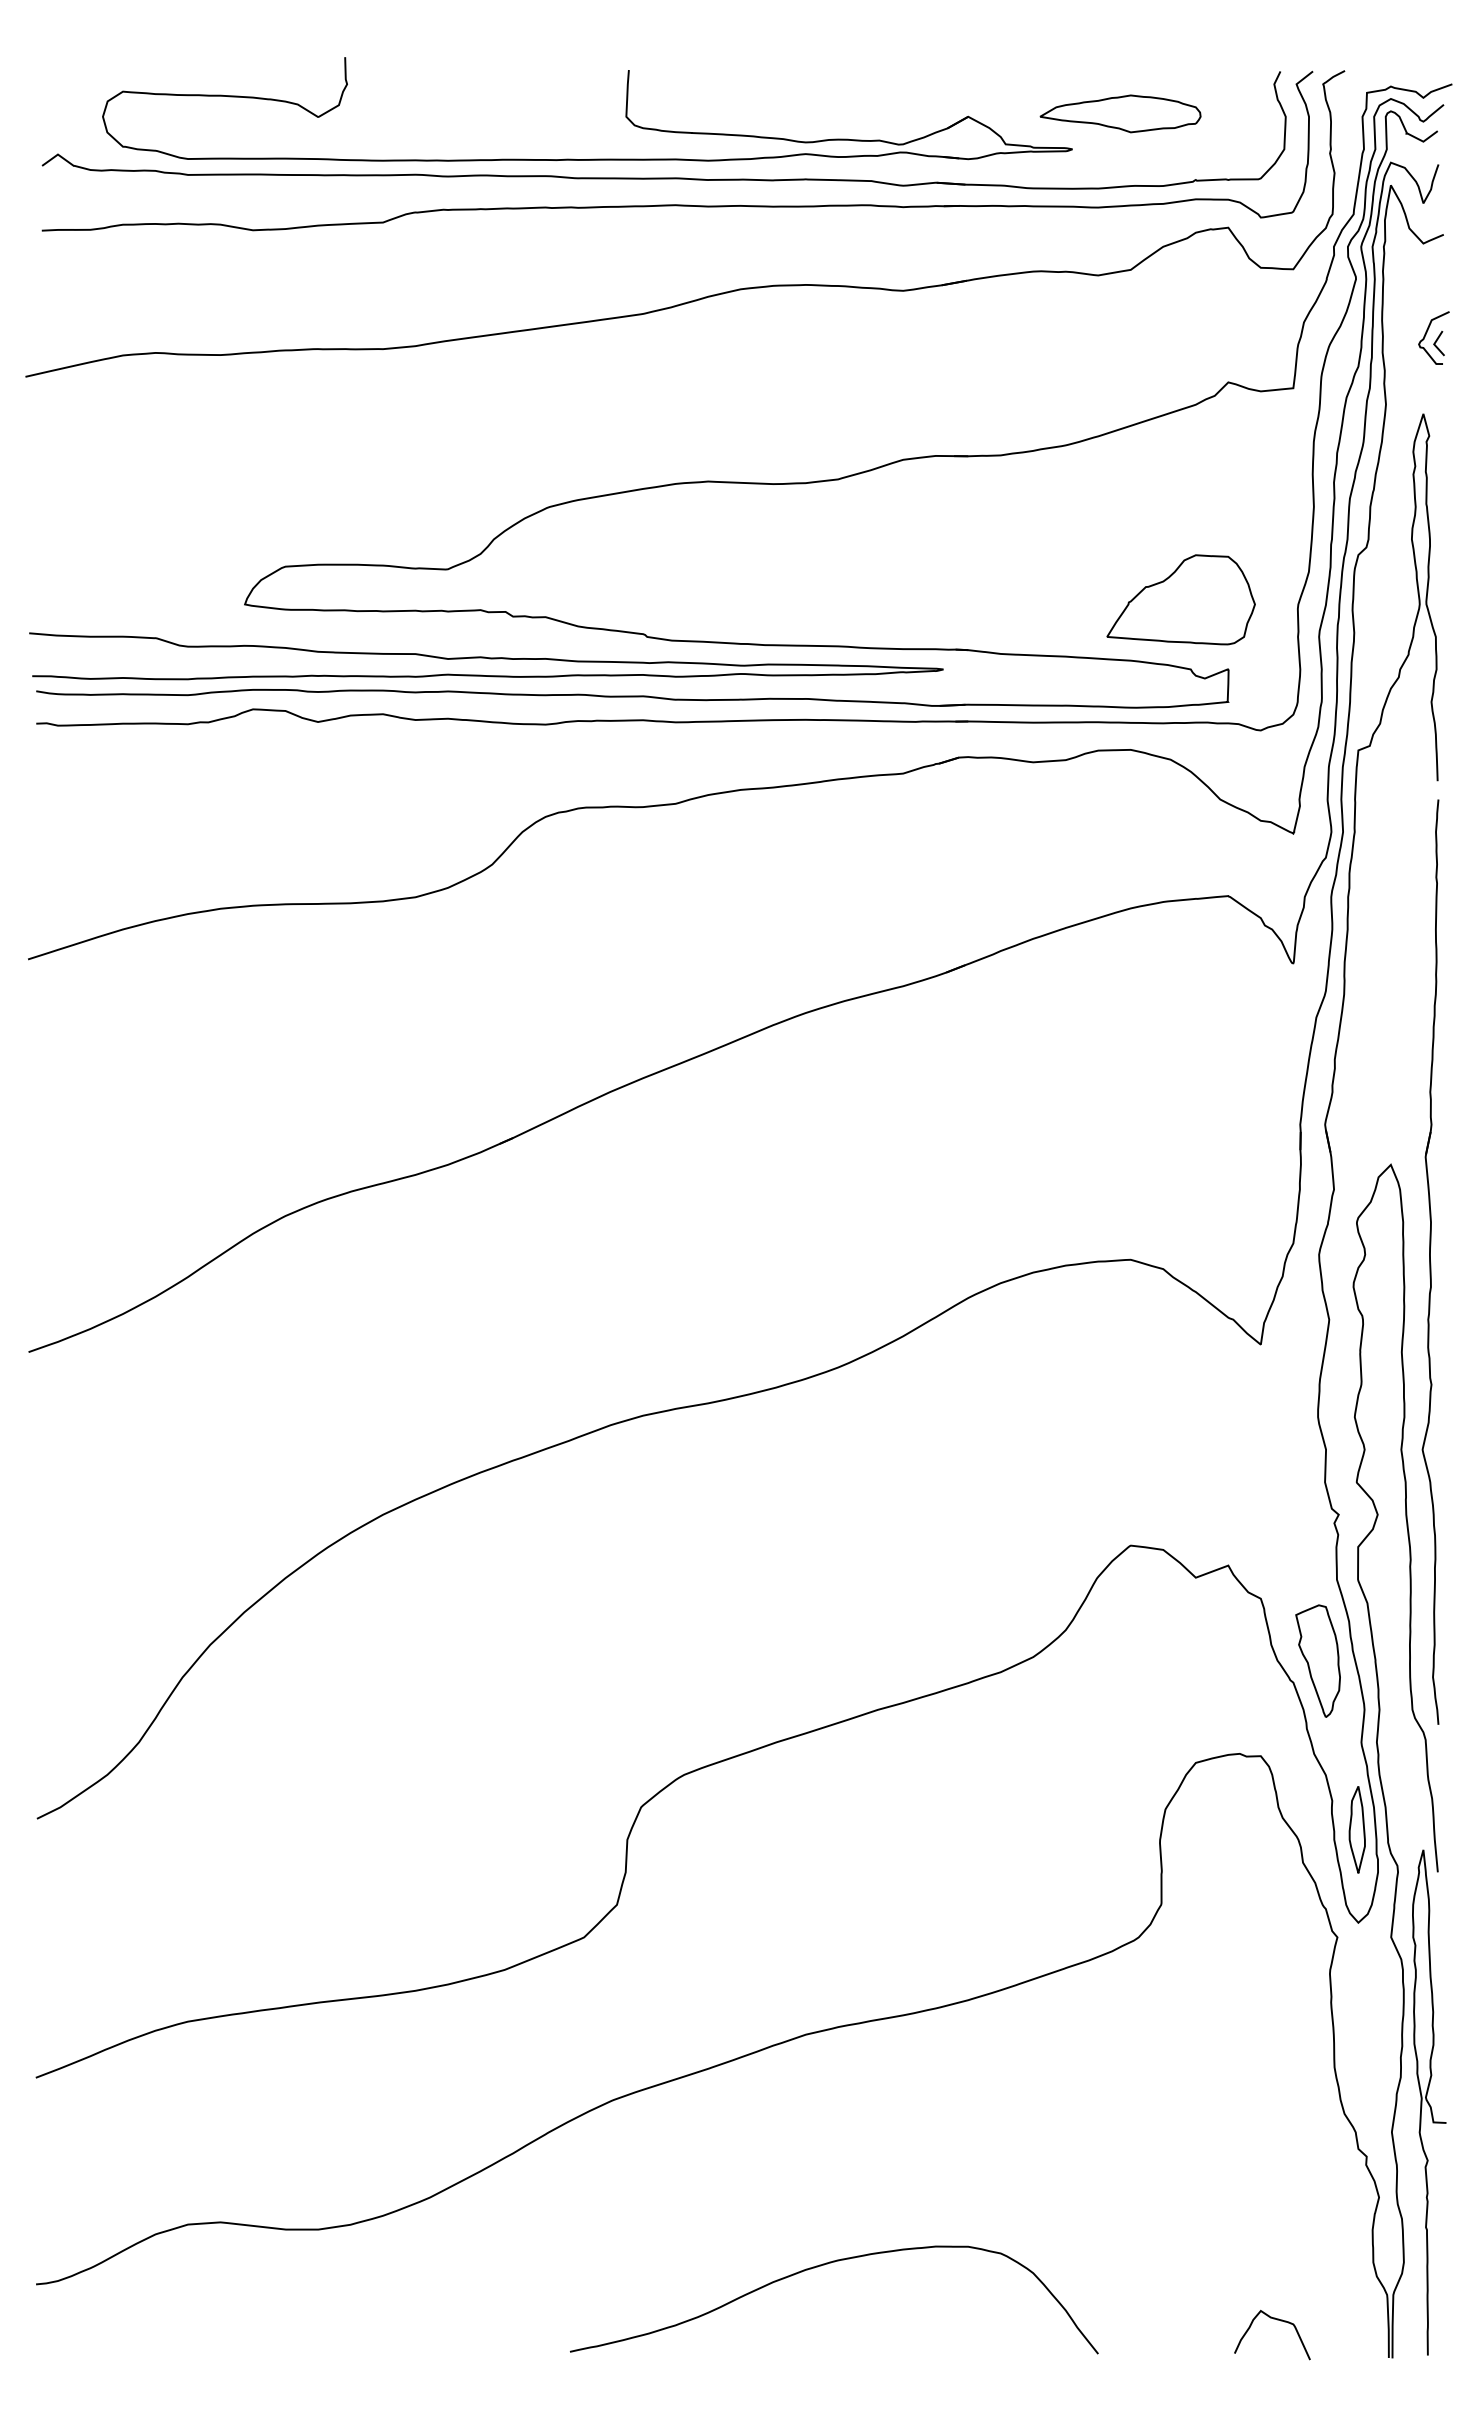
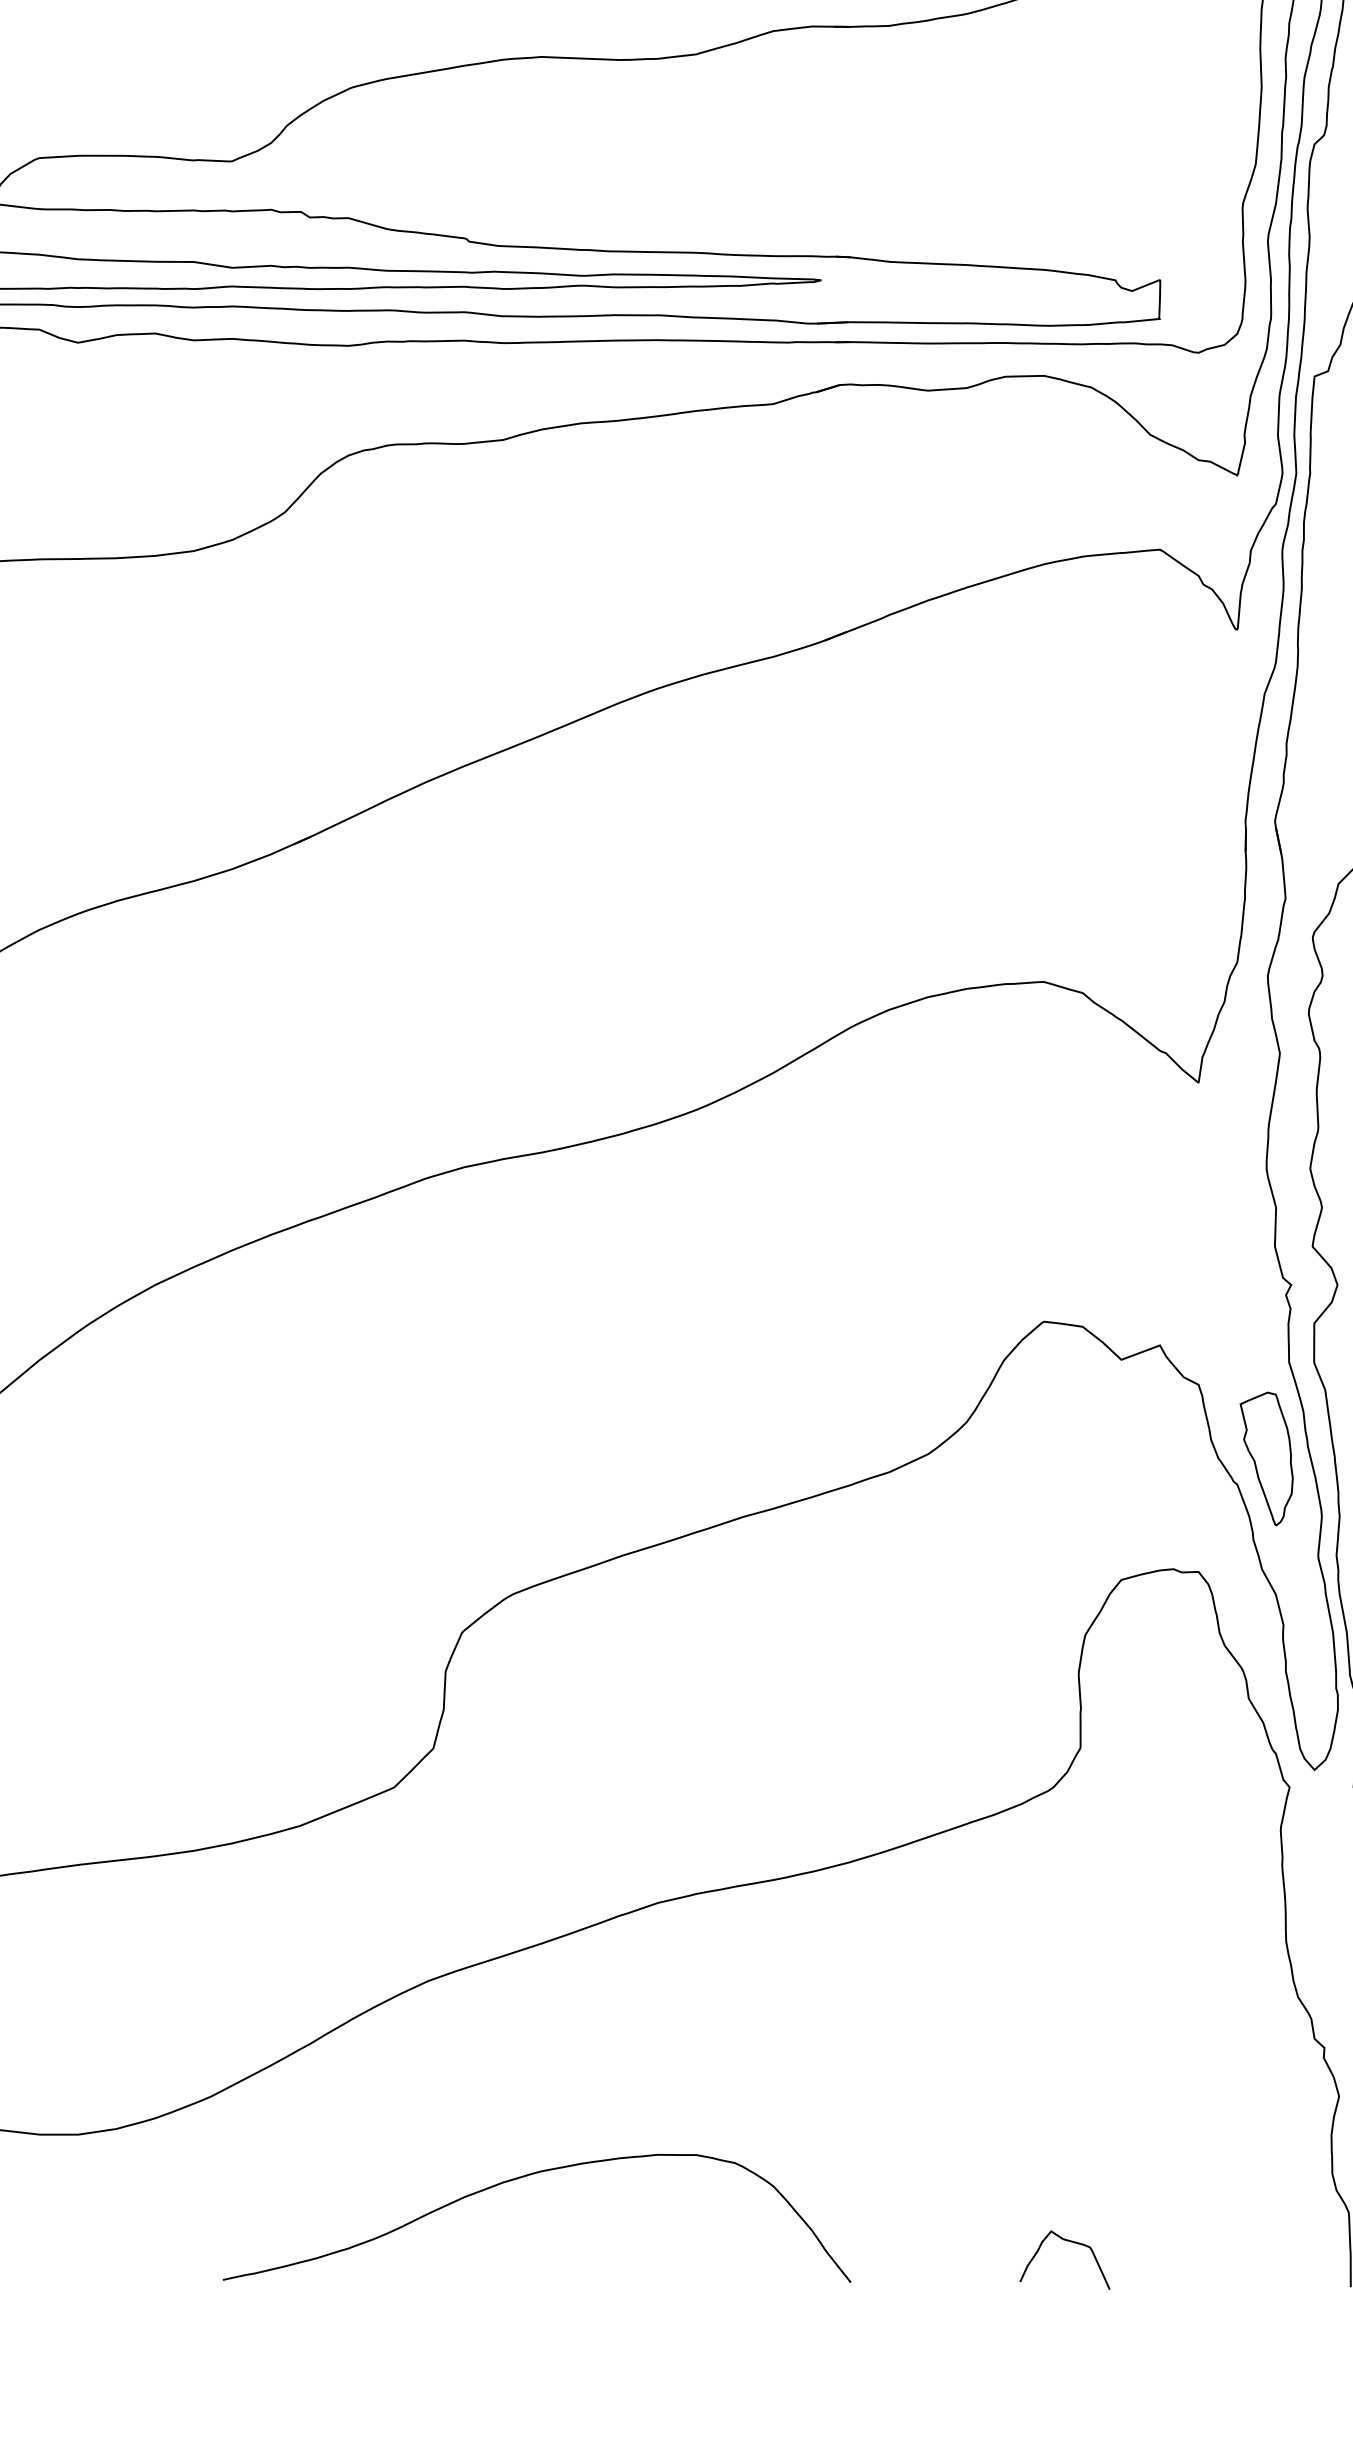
part: (1180, 599) -> (1103, 197), removed
part: (1356, 1829) -> (1312, 1659), removed
curve: (824, 2265) -> (525, 2177), moved
curve: (1277, 2320) -> (1071, 2242), moved

